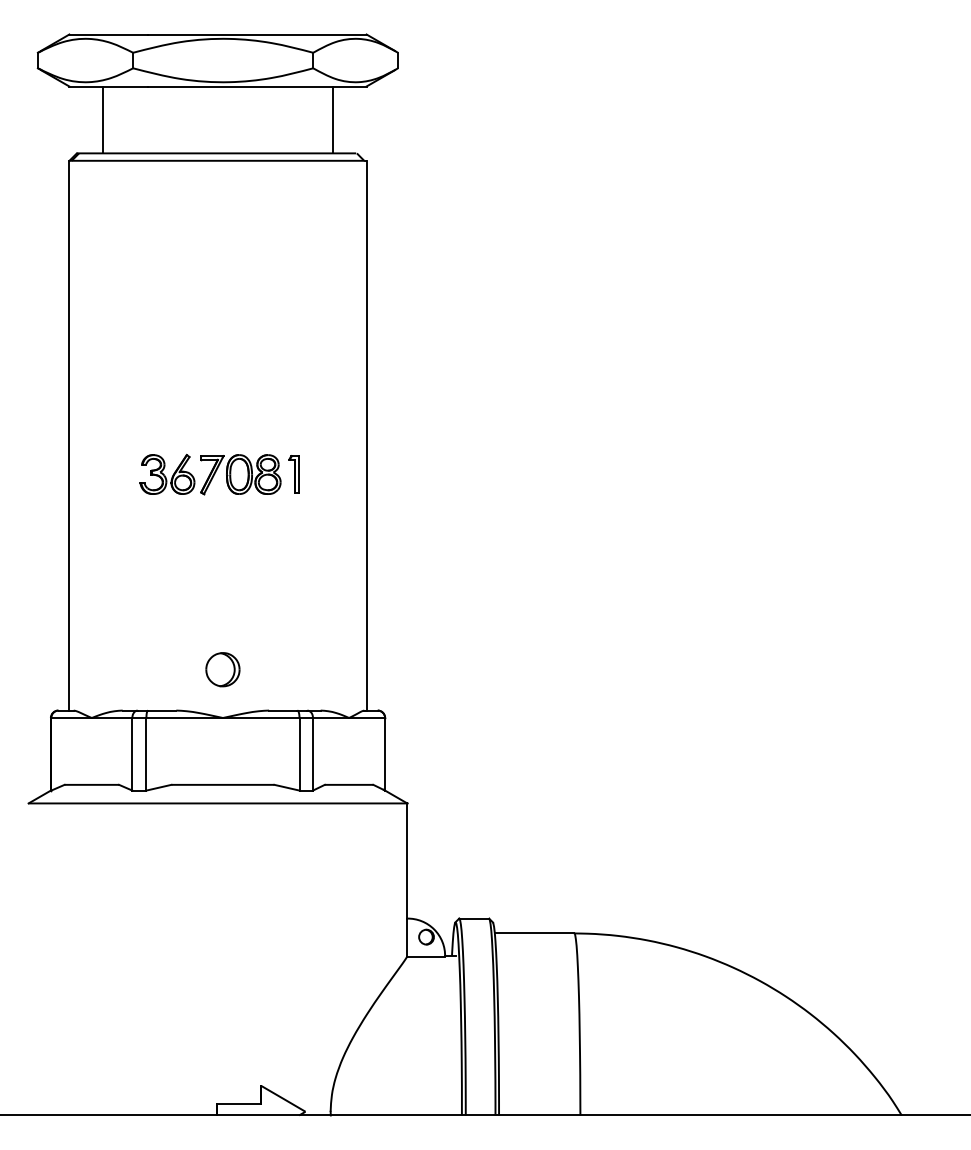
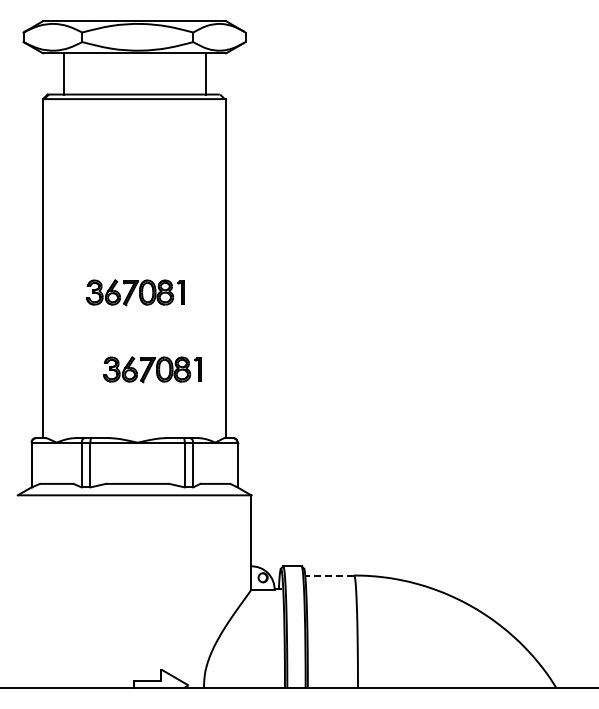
part: (247, 599) -> (152, 369), added
part: (222, 669) -> (137, 412), removed
line: (534, 933) -> (329, 575), solid -> dashed

